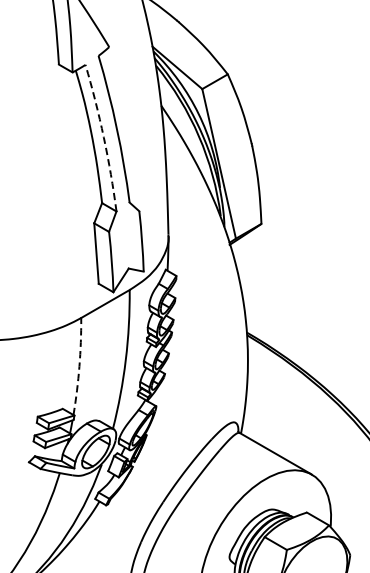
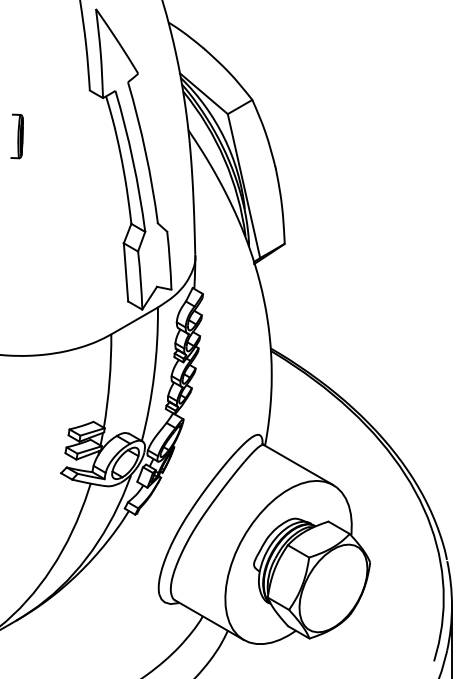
arc: (104, 137) -> (133, 160), dashed -> solid
arc: (79, 366) -> (109, 381), dashed -> solid

